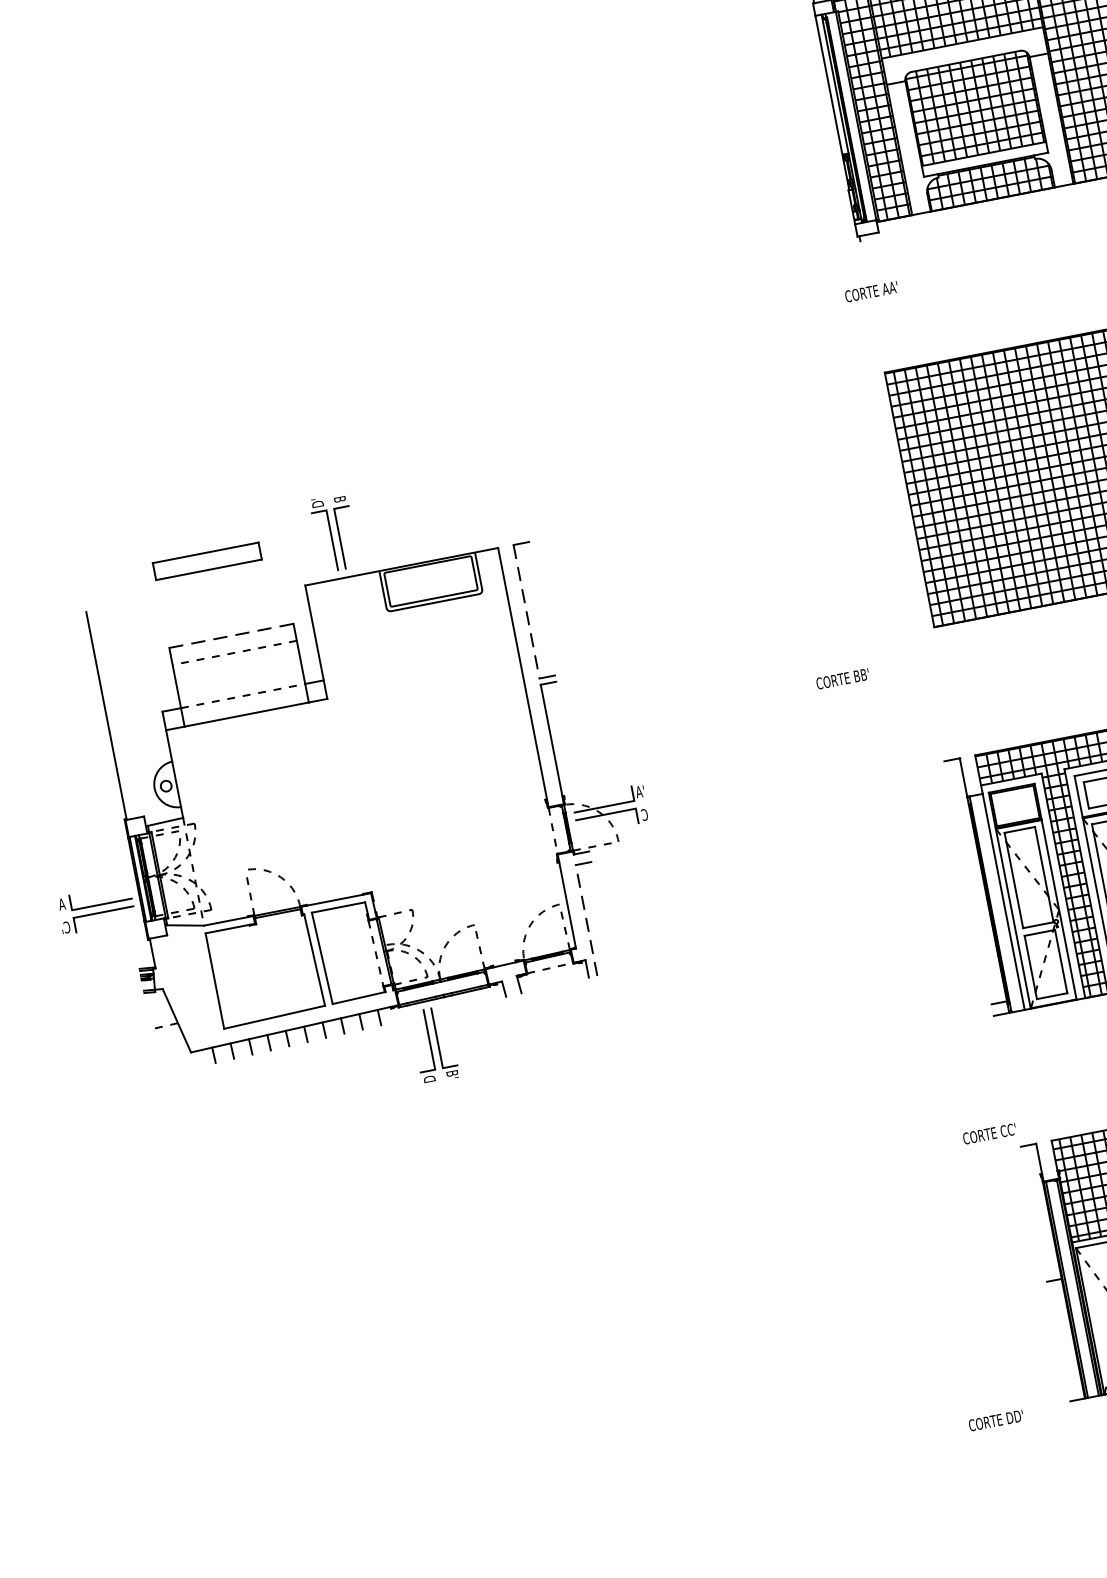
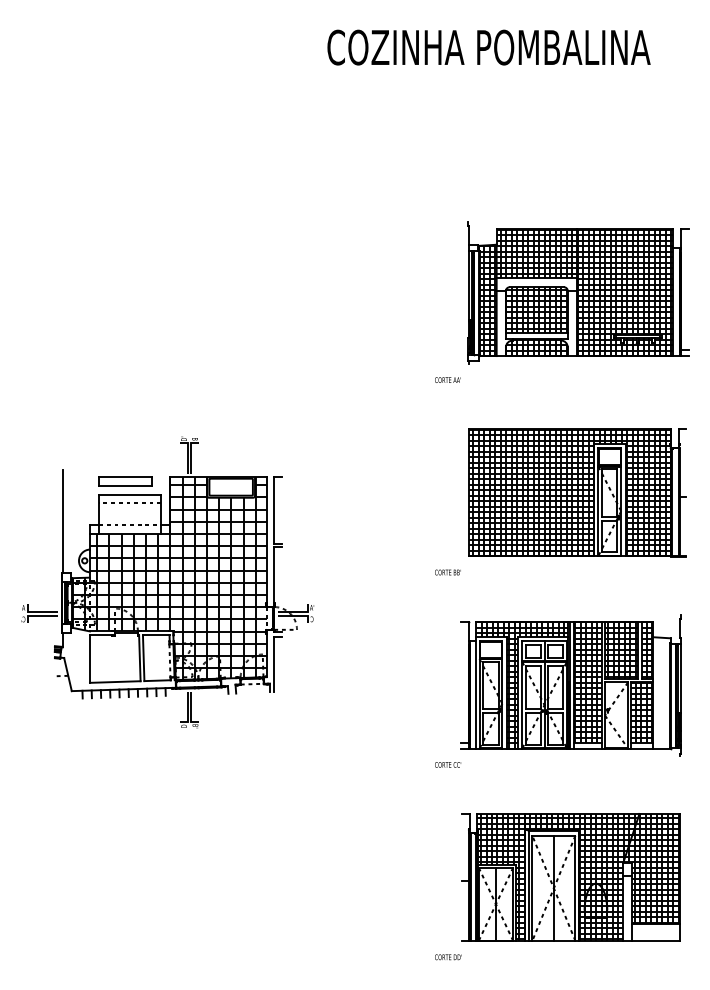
text: (870, 290) -> (447, 379), moved
part: (207, 561) -> (125, 481), moved
line: (527, 613) -> (274, 511), dashed -> solid
line: (232, 635) -> (130, 494), dashed -> solid
text: (841, 679) -> (447, 572), moved
hatch: (342, 788) -> (169, 578), added
line: (587, 920) -> (274, 664), dashed -> solid
text: (990, 1132) -> (448, 764), moved
text: (996, 1420) -> (448, 957), moved

